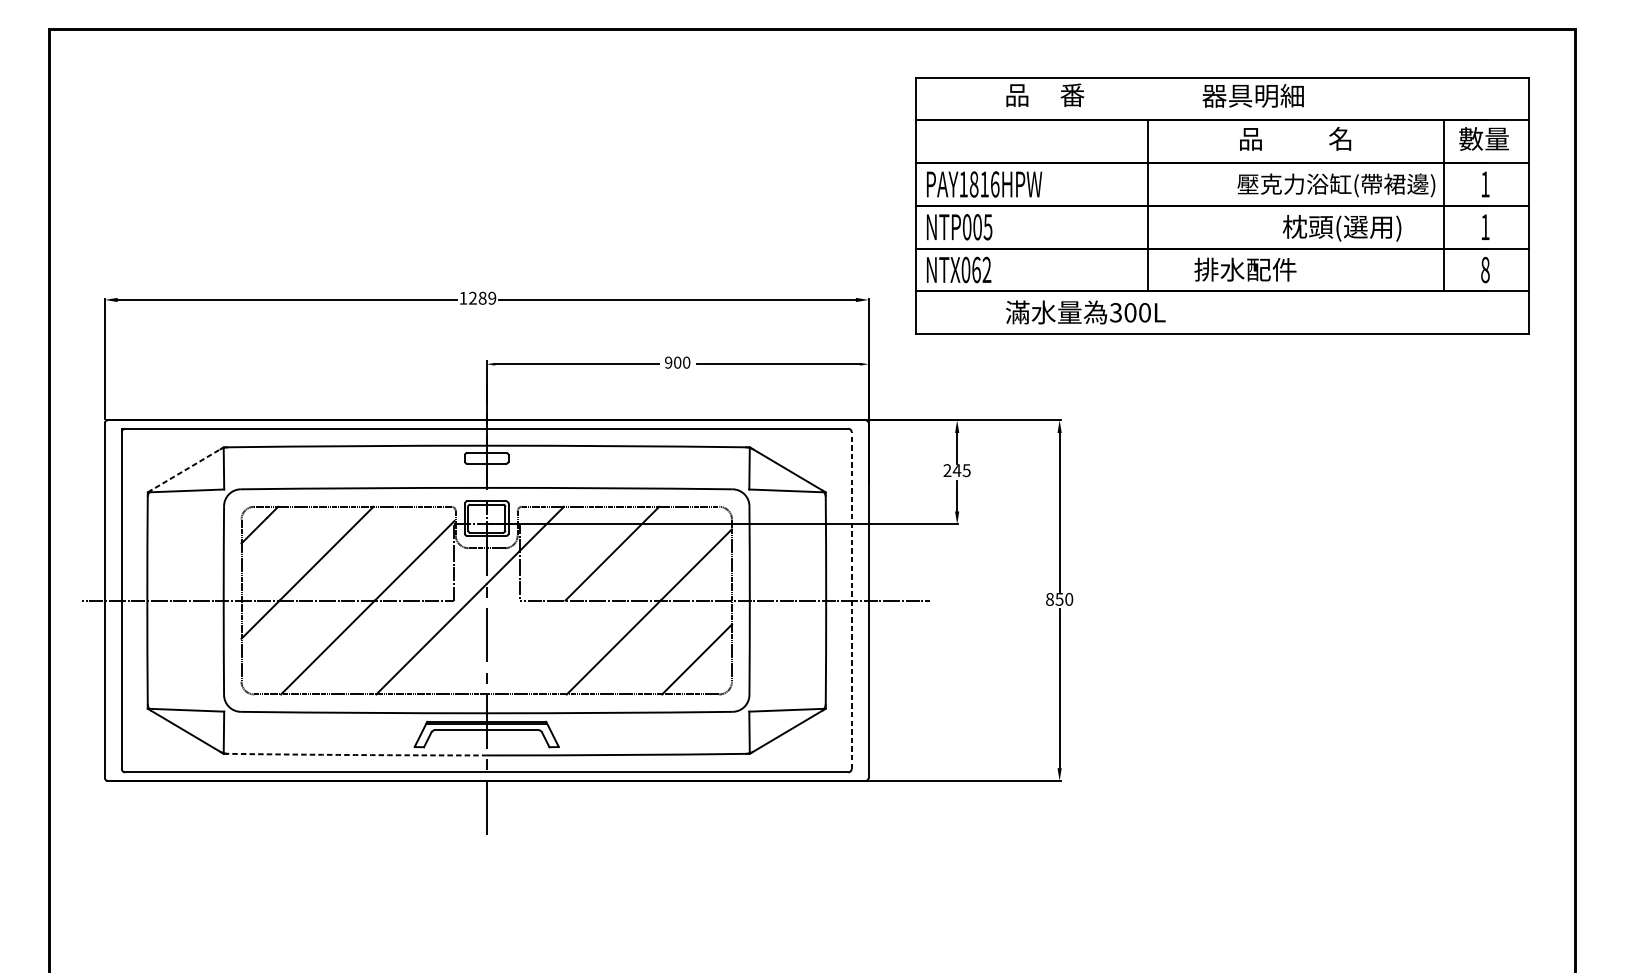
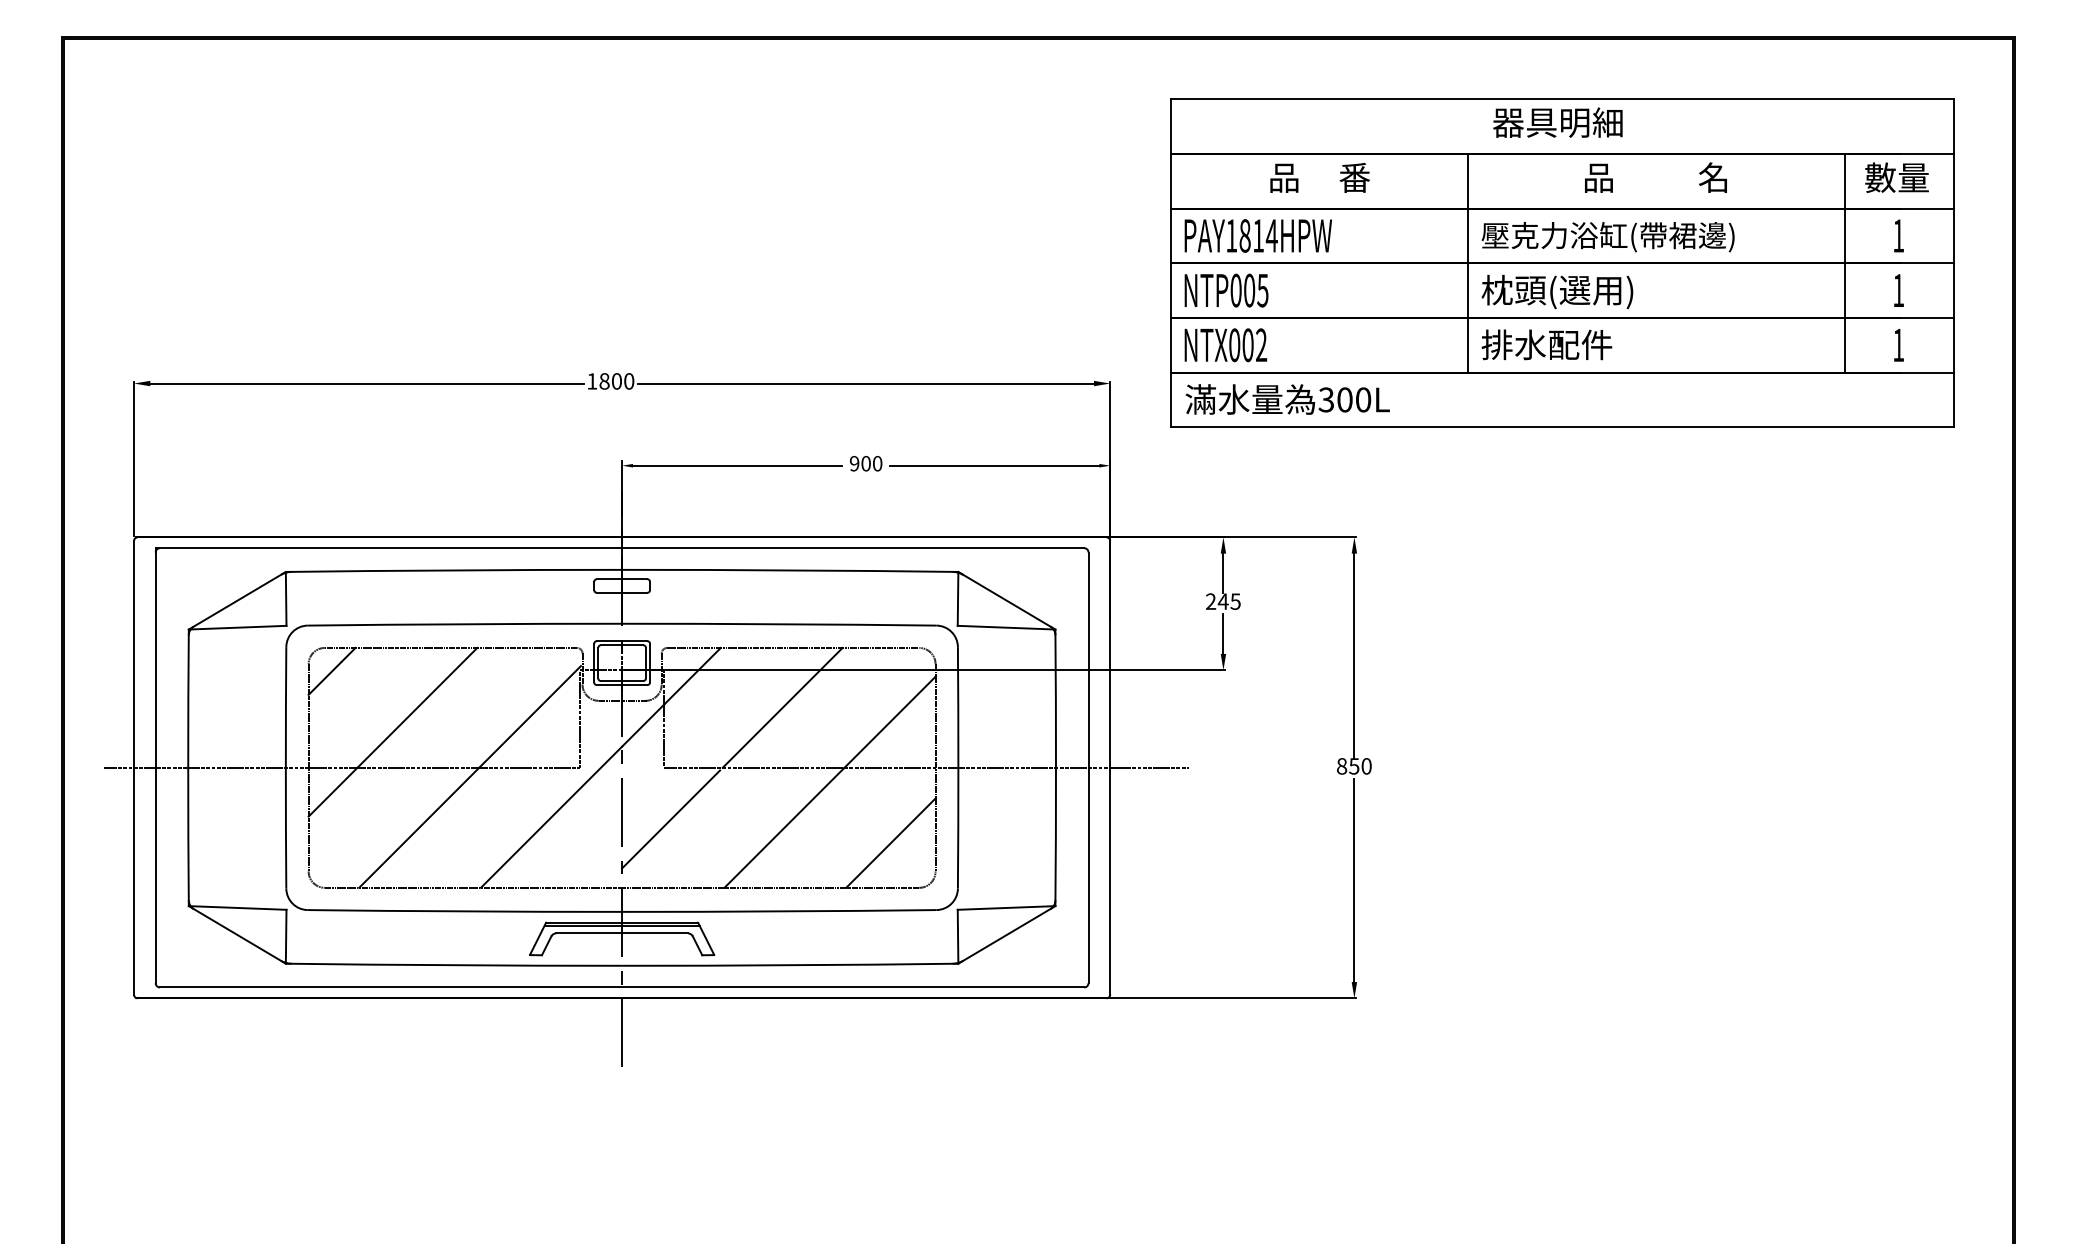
text: (1044, 94) -> (1319, 177), moved
text: (1252, 95) -> (1557, 122), moved
text: (994, 184) -> (1271, 235), PAY1816HPW -> PAY1814HPW
text: (1335, 185) -> (1607, 237), moved
text: (1342, 227) -> (1557, 291), moved
text: (1245, 269) -> (1546, 344), moved
text: (976, 270) -> (1247, 345), NTX062 -> NTX002
text: (1485, 270) -> (1898, 345), 8 -> 1
text: (482, 298) -> (616, 381), 1289 -> 1800
text: (1085, 312) -> (1287, 399), moved
line: (185, 469) -> (237, 600), dashed -> solid
line: (851, 600) -> (1088, 767), dashed -> solid
line: (525, 641) -> (671, 819), added
arc: (354, 755) -> (453, 965), dashed -> solid

